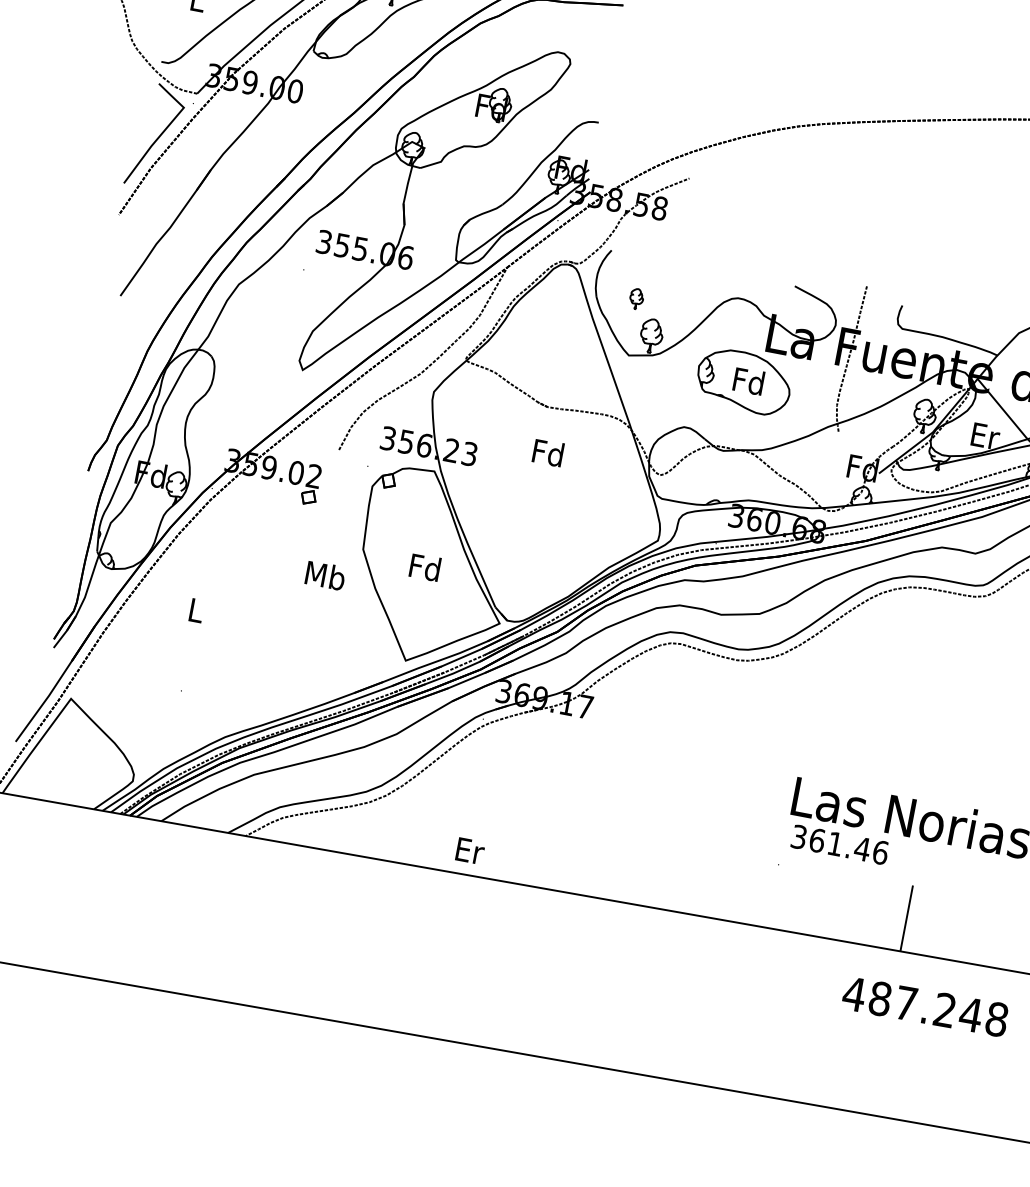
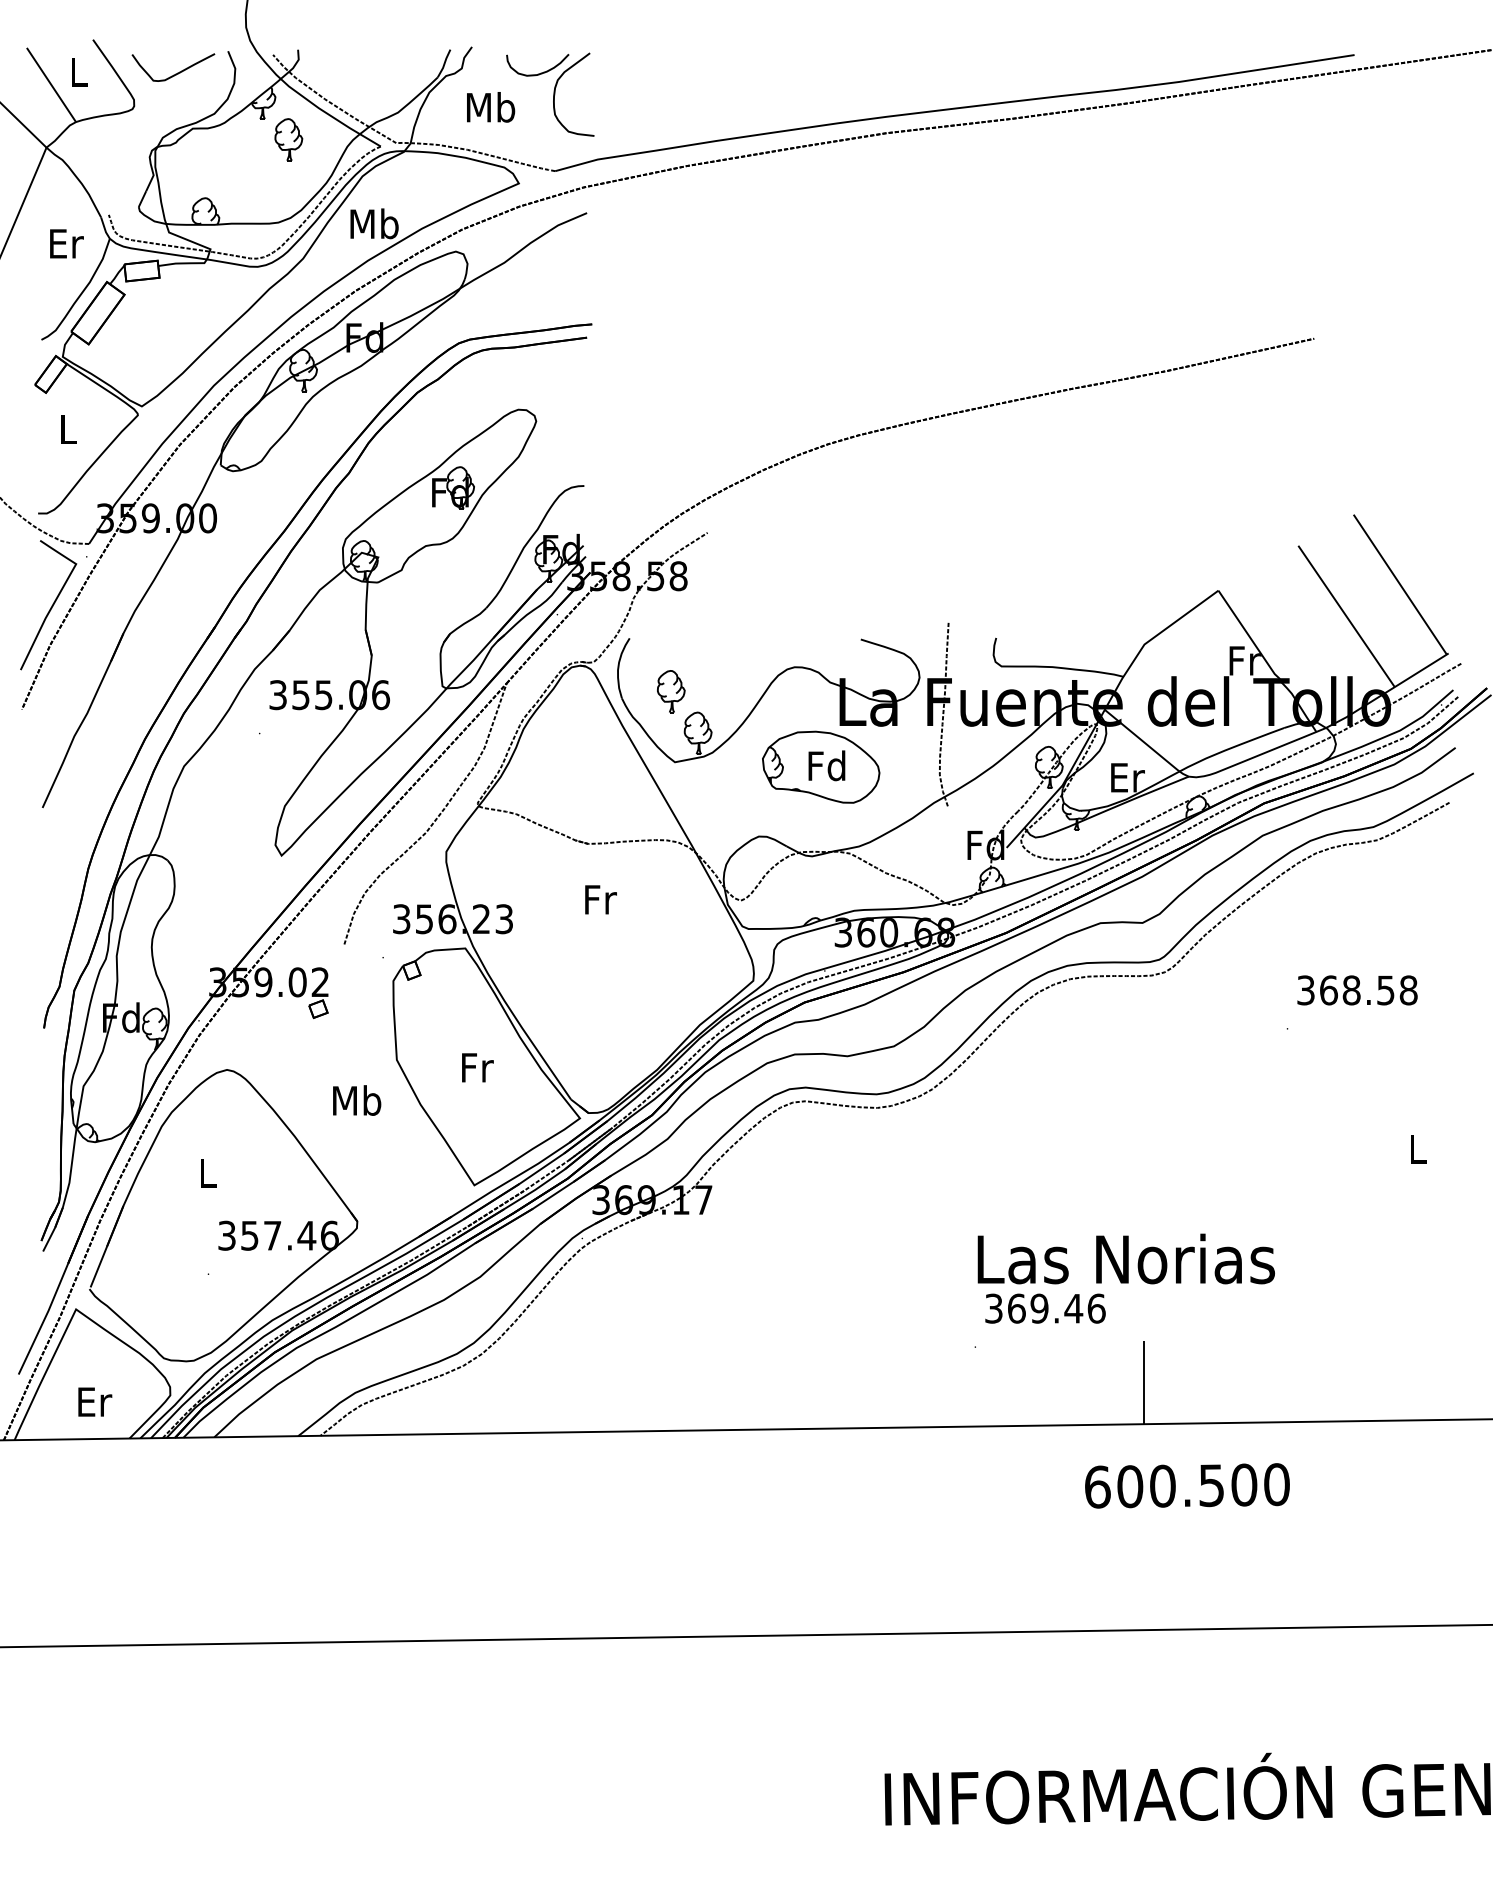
part: (636, 298) -> (671, 691), size x1.67
text: (548, 452) -> (599, 899), Fd -> Fr
text: (425, 567) -> (476, 1067), Fd -> Fr
part: (202, 646) -> (223, 1215), added
text: (835, 843) -> (1039, 1308), 361.46 -> 369.46
text: (470, 850) -> (95, 1401), moved
text: (925, 1006) -> (1186, 1485), 487.248 -> 600.500

